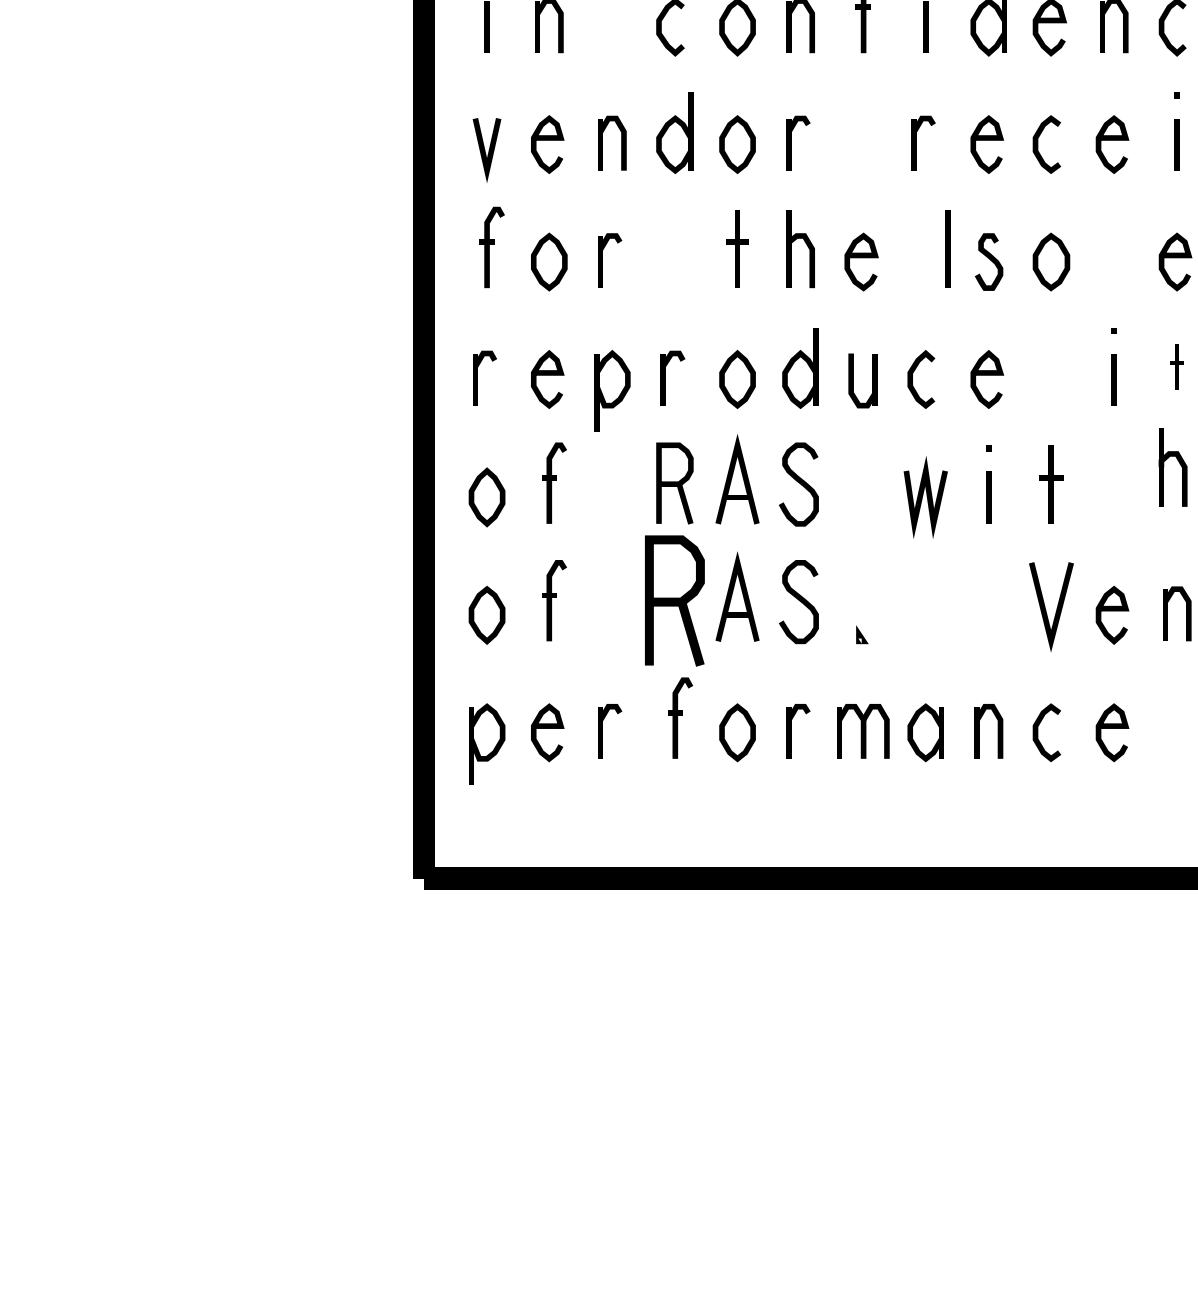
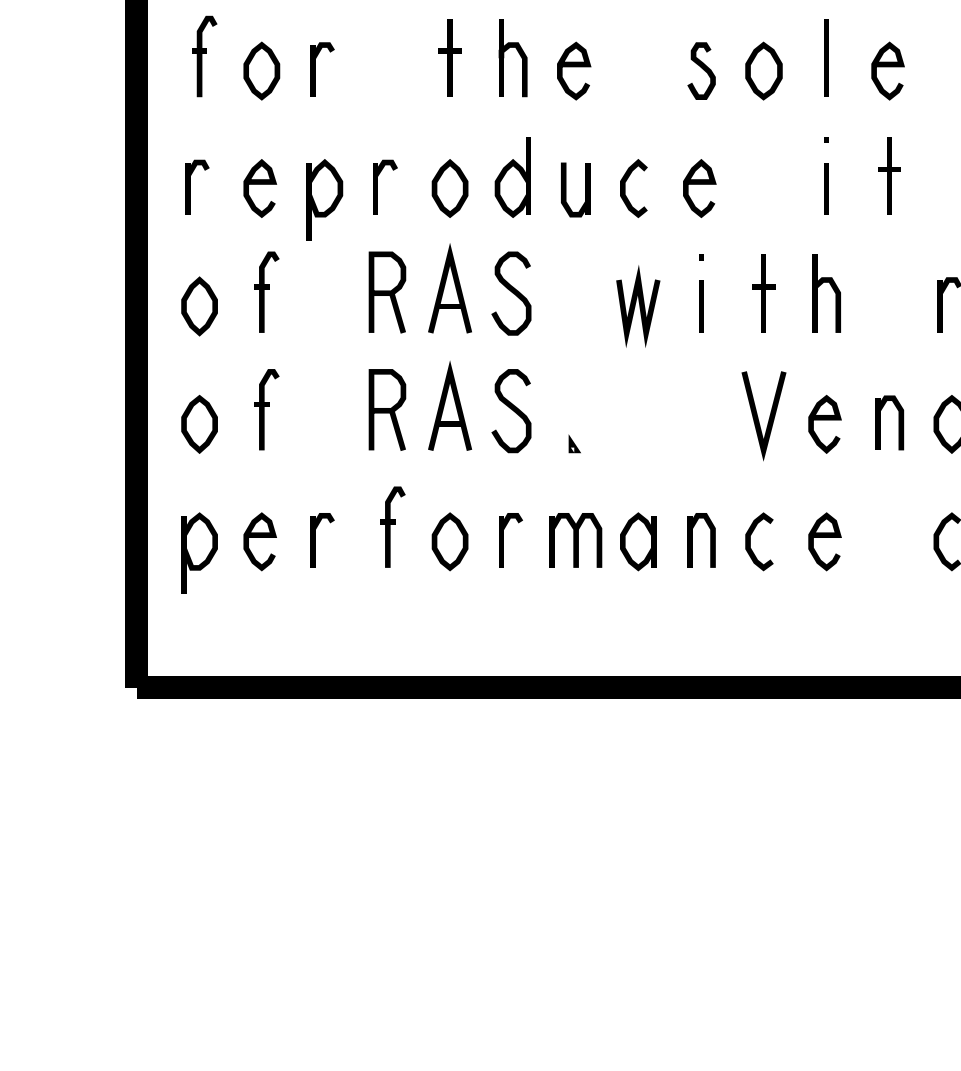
line: (947, 248) -> (826, 57), moved
part: (1176, 366) -> (889, 175), size x1.67
part: (1178, 462) -> (832, 288), moved
part: (674, 600) -> (387, 409), size x0.62

